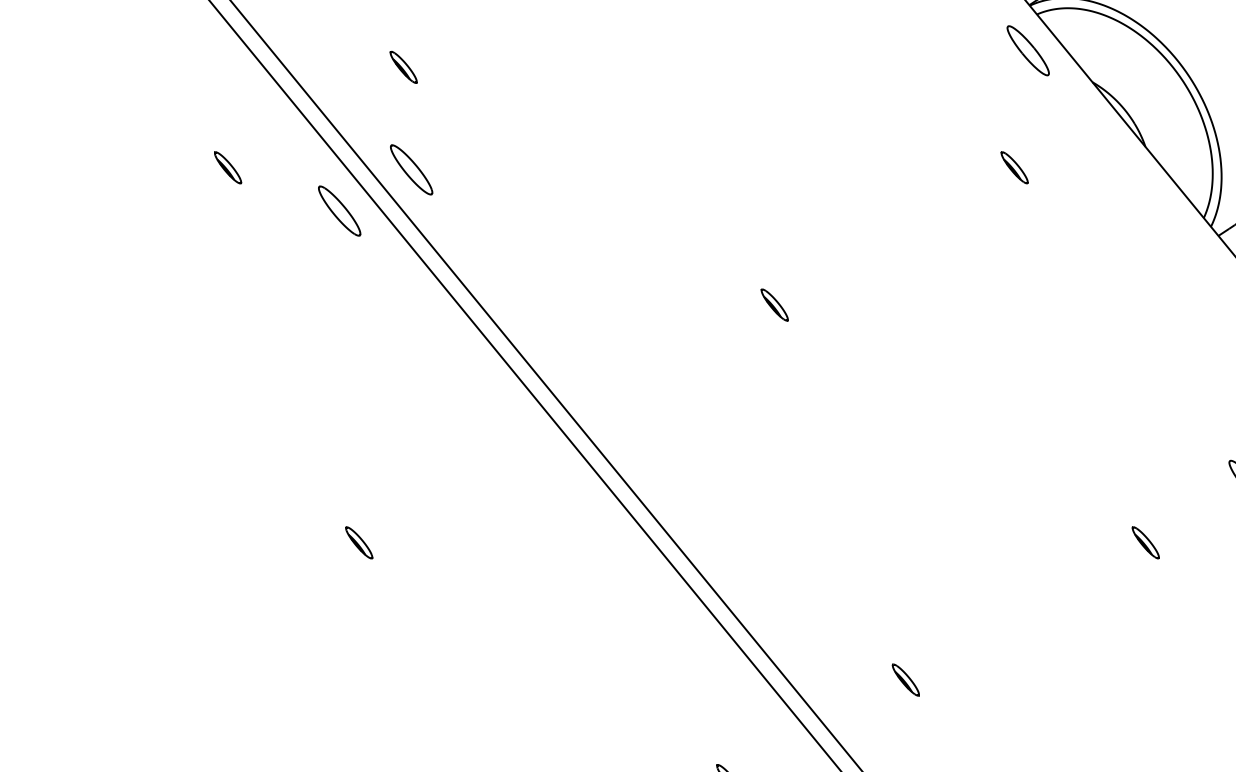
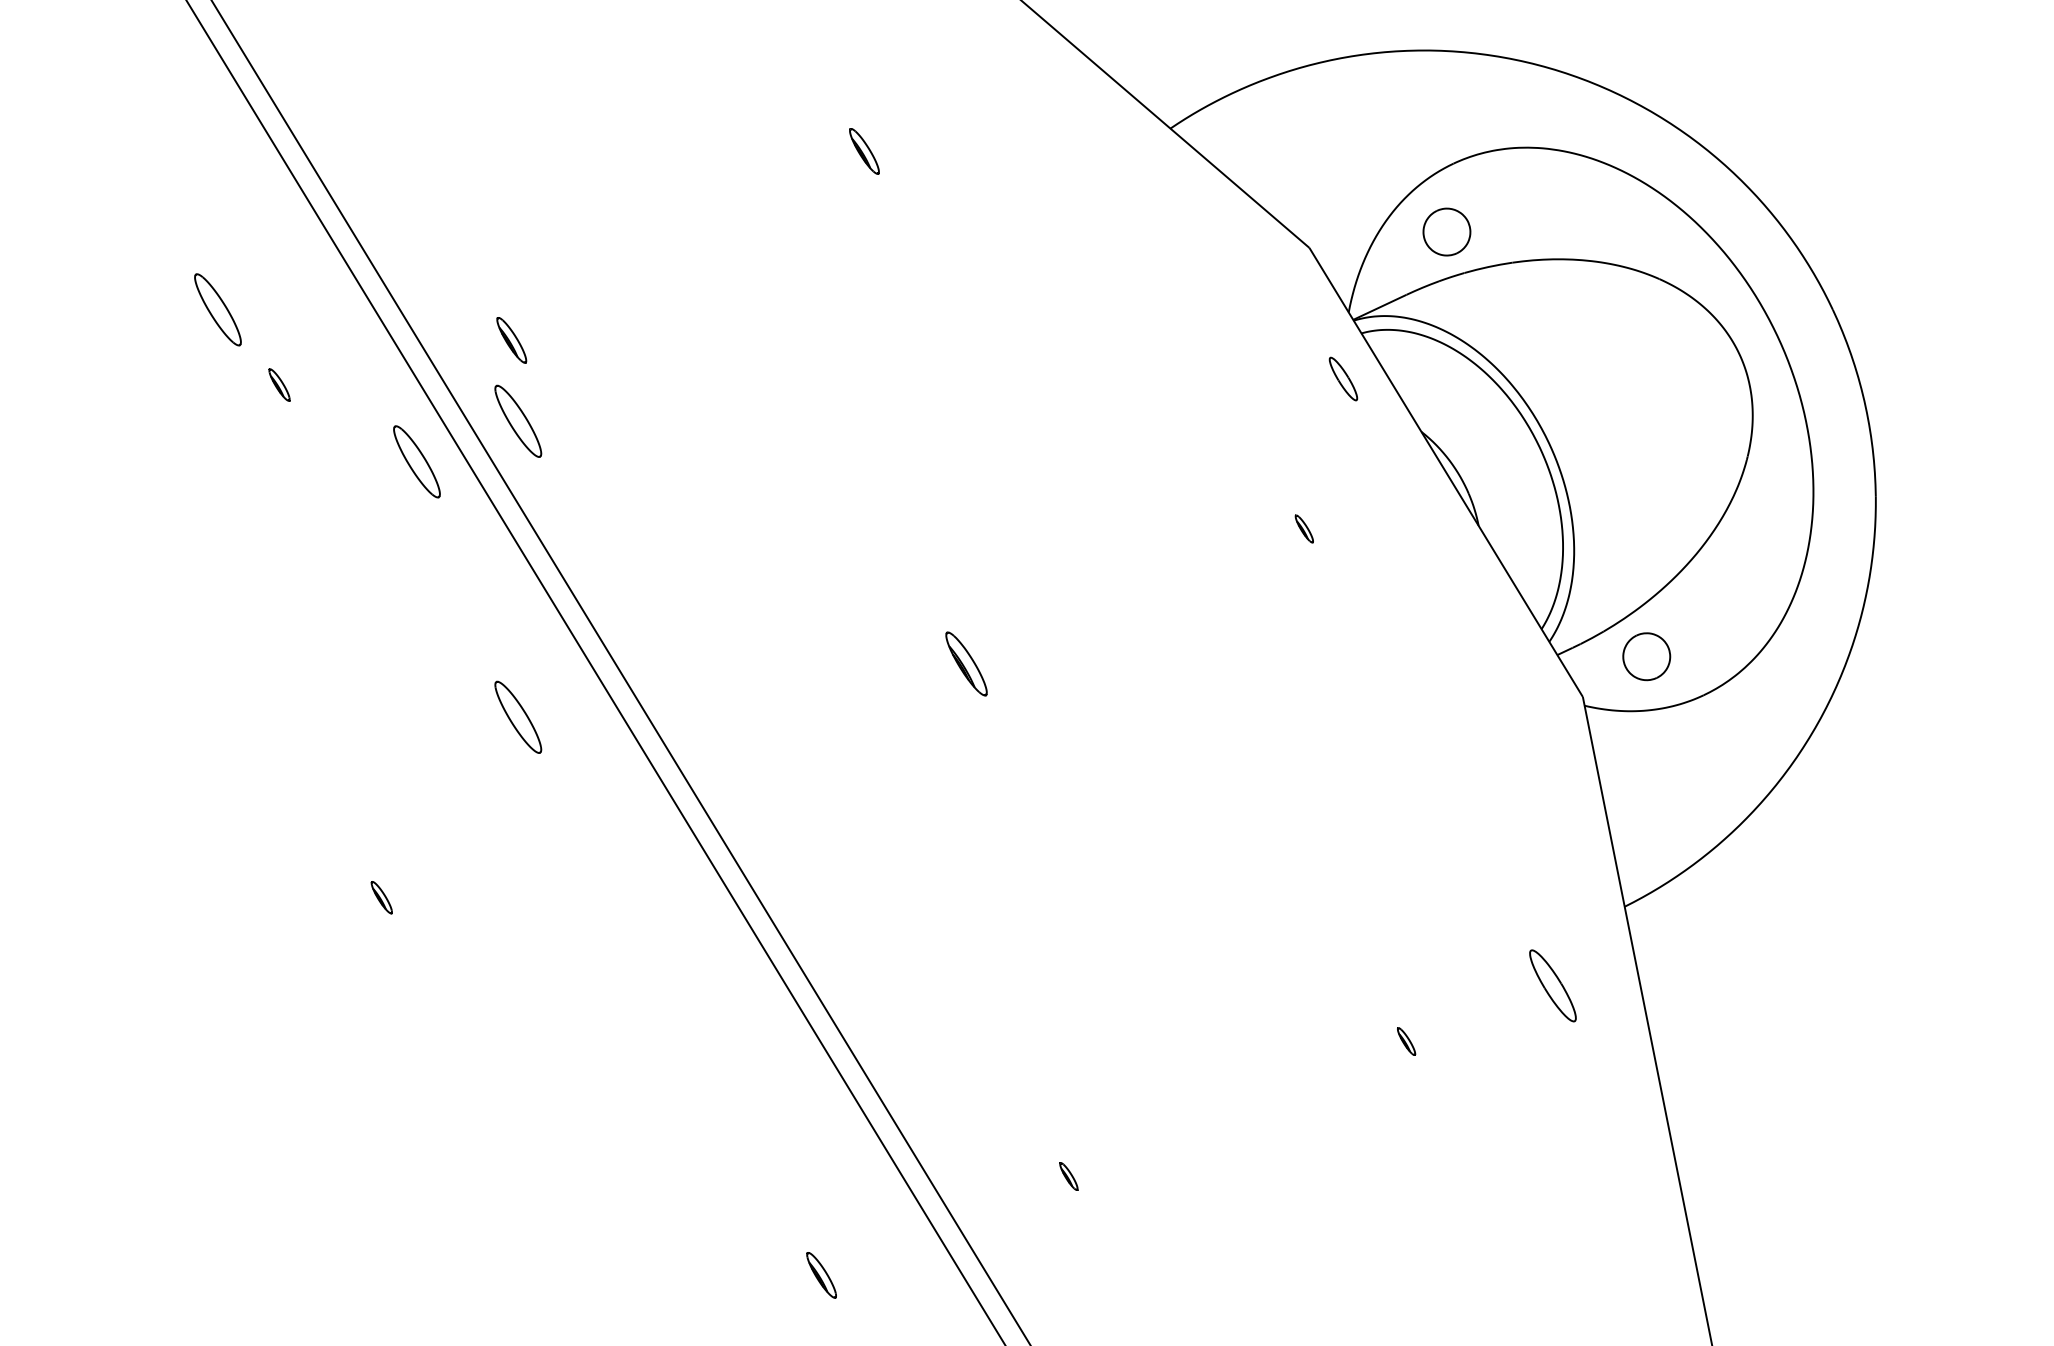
part: (1028, 50) -> (1343, 378), size x0.6
part: (403, 67) -> (511, 340), moved
part: (173, 117) -> (217, 309), added
part: (227, 167) -> (279, 384), size x0.7
part: (1014, 167) -> (1304, 528), size x0.6
part: (774, 304) -> (966, 663), size x1.4
part: (442, 392) -> (518, 716), added
part: (359, 542) -> (381, 897), size x0.7
part: (1145, 542) -> (1406, 1041), size x0.6
part: (905, 680) -> (1068, 1176), size x0.6

